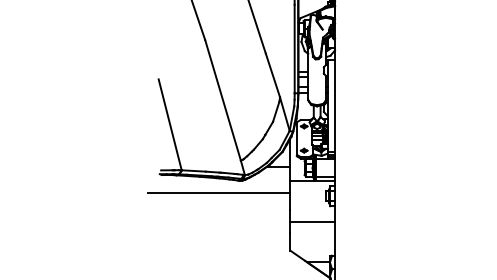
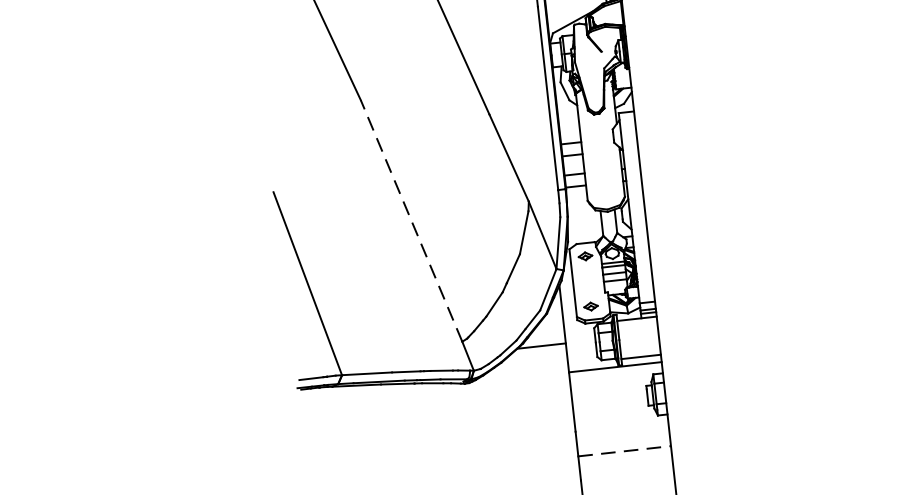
line: (223, 100) -> (412, 221), solid -> dashed
line: (219, 192) -> (425, 412), removed
line: (313, 221) -> (626, 451), solid -> dashed

